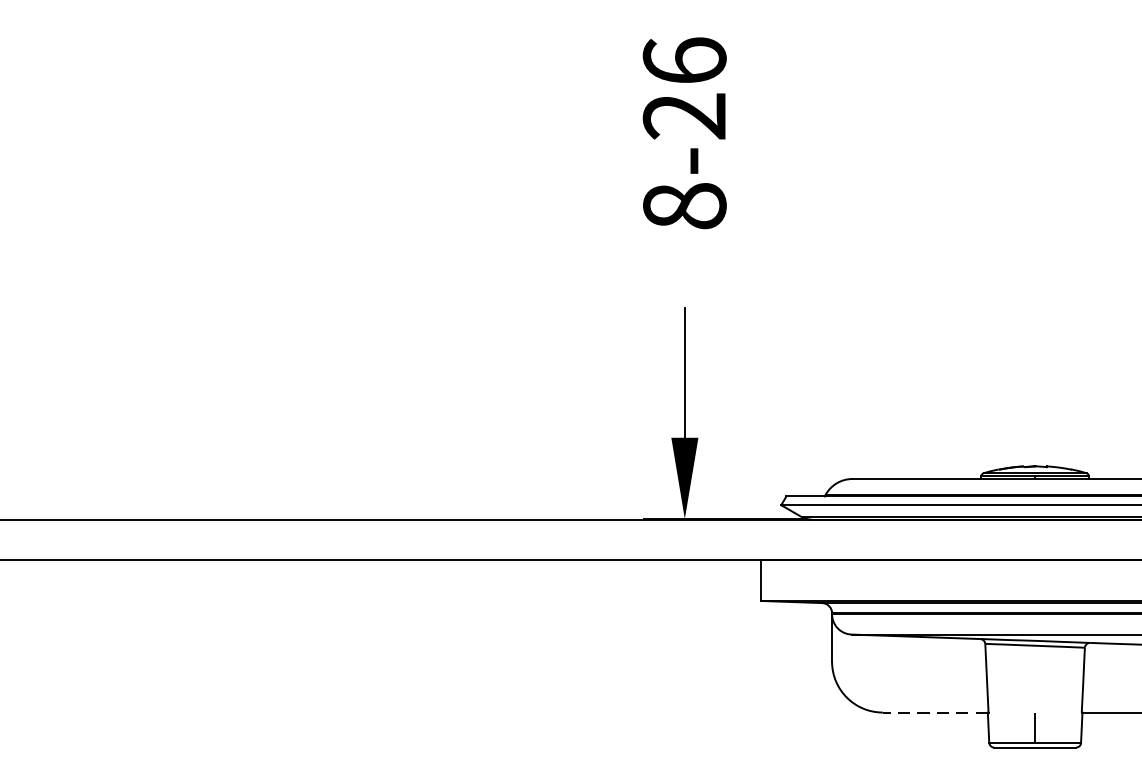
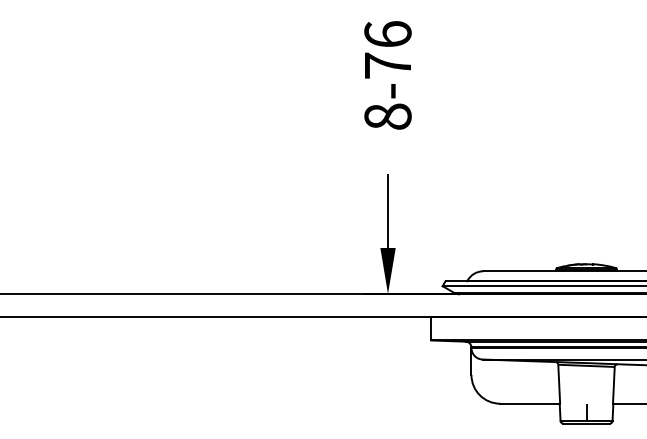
text: (683, 115) -> (387, 65), 8-26 -> 8-76
line: (934, 712) -> (529, 403), dashed -> solid

